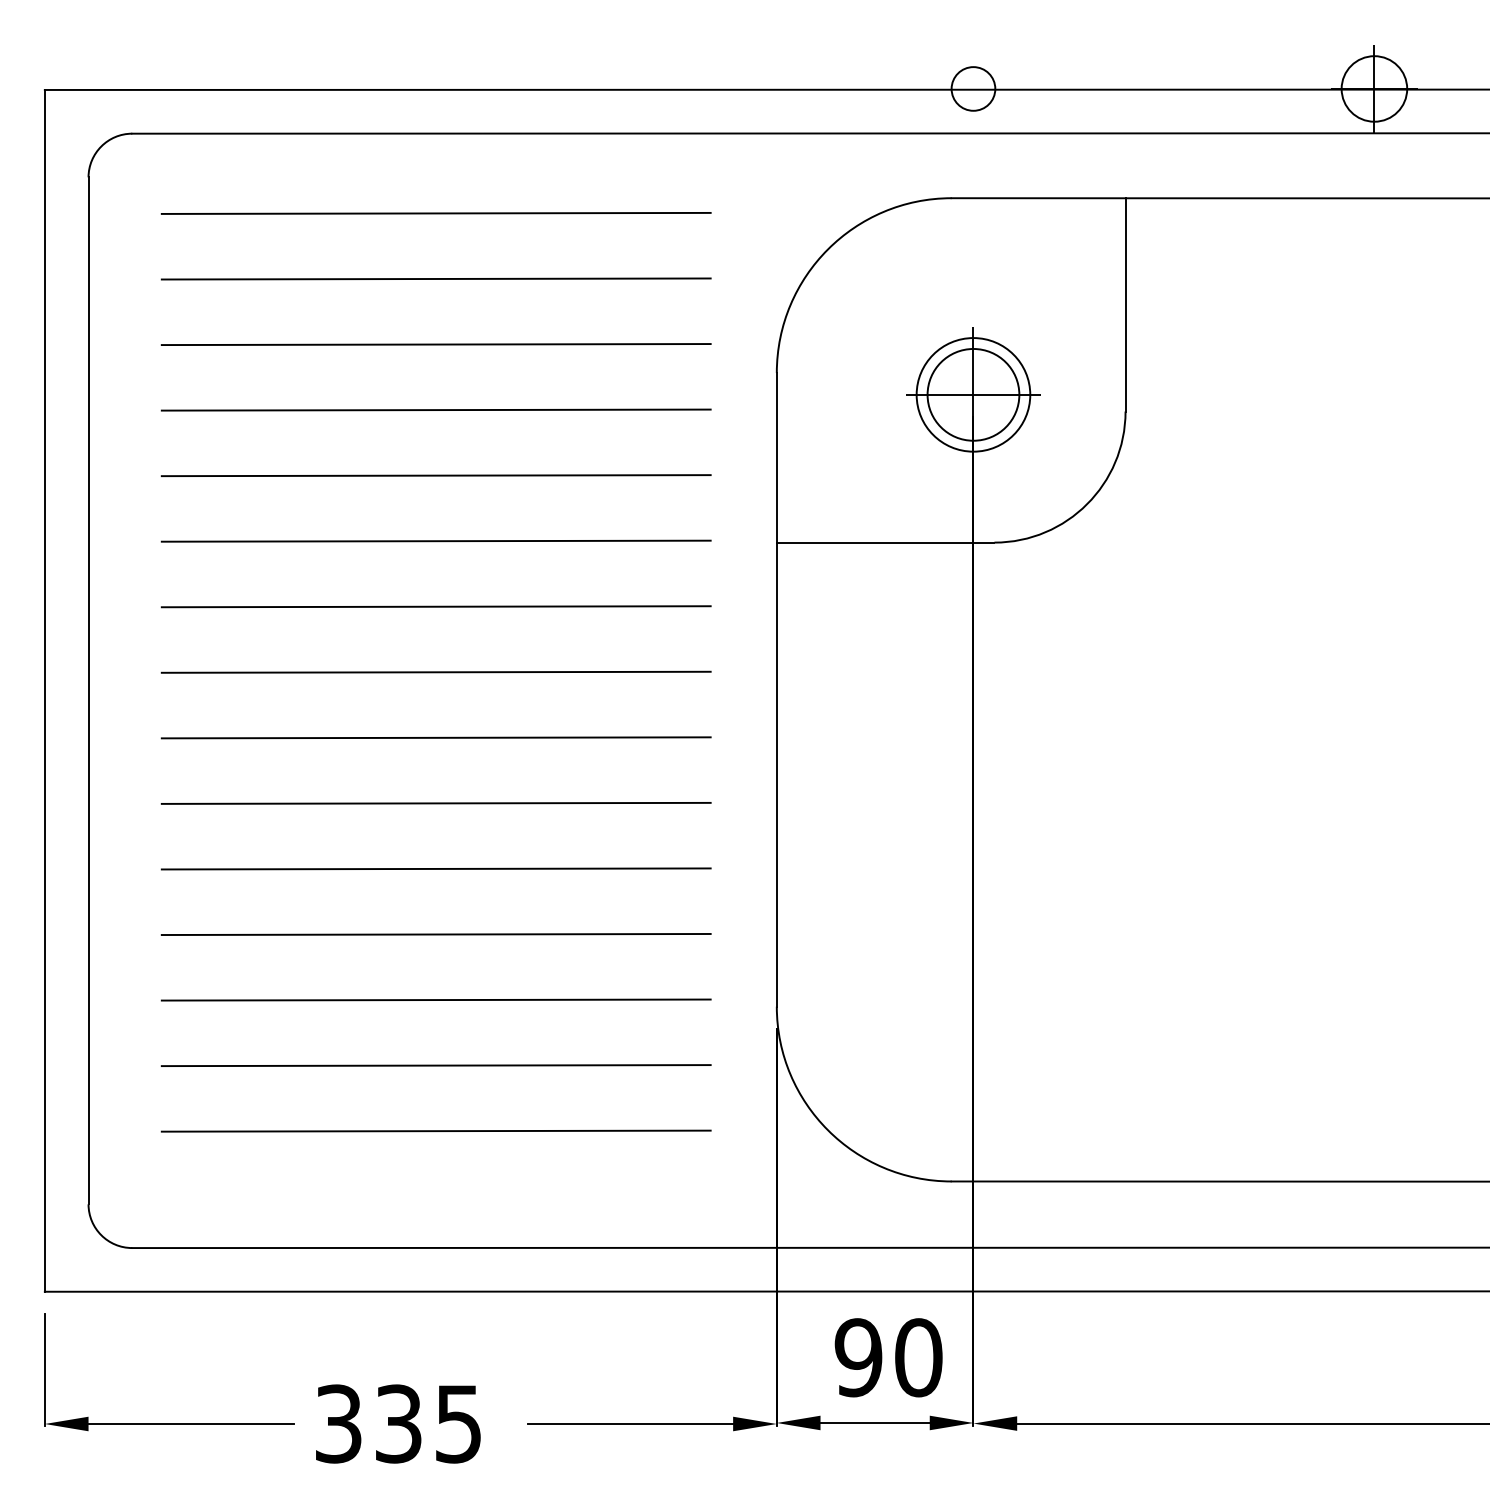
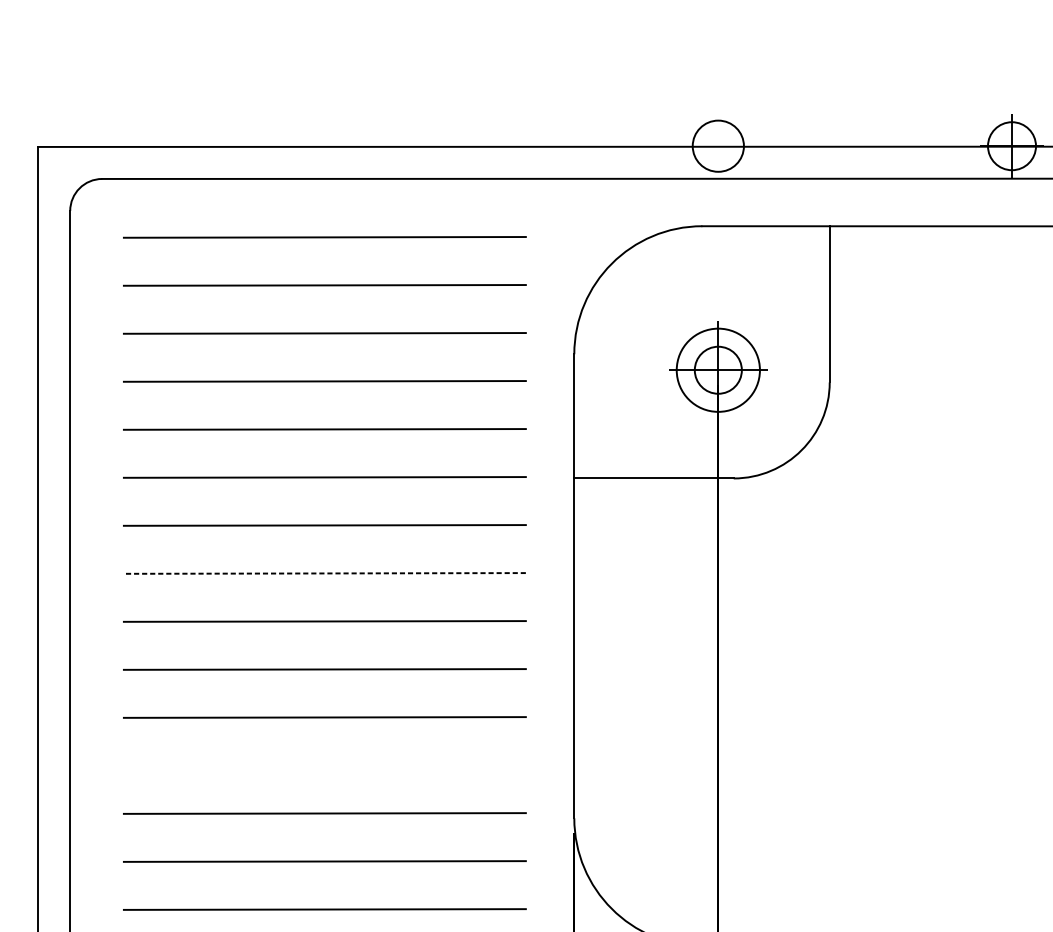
circle: (973, 88) -> (718, 145), size x1.6
circle: (973, 394) -> (718, 369), size x0.7
line: (435, 672) -> (324, 573), solid -> dashed
line: (435, 934) -> (324, 765), removed

